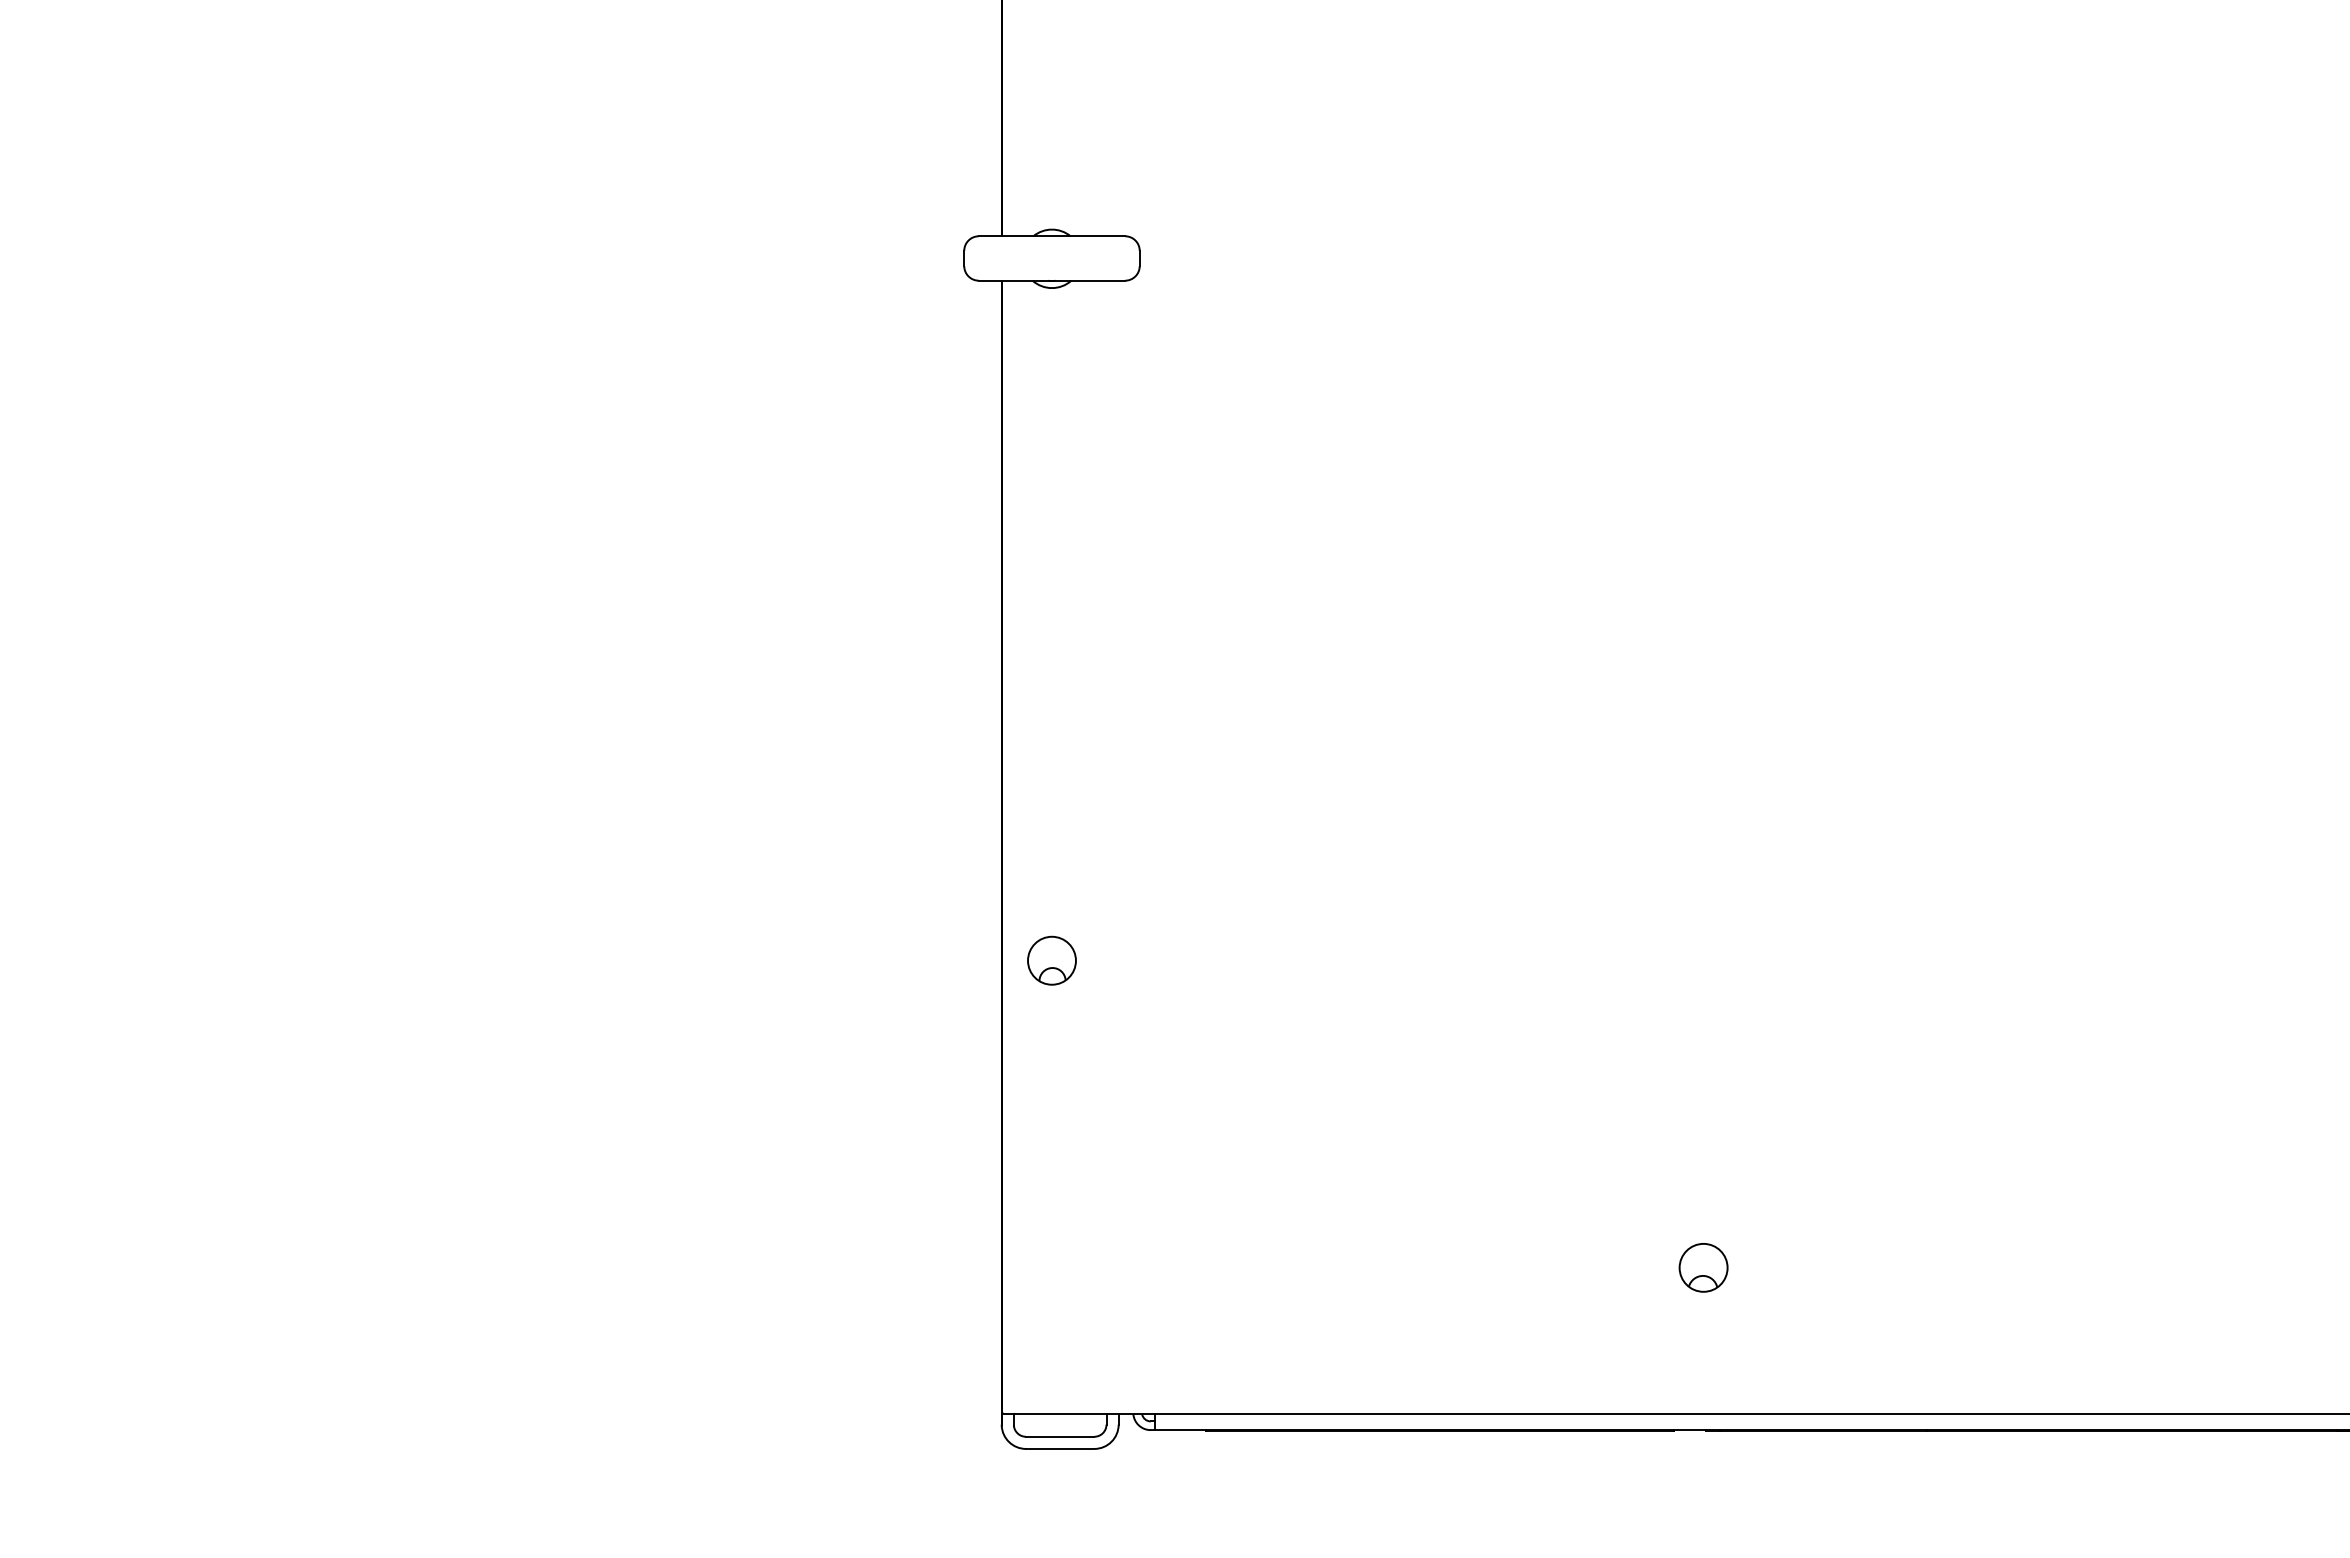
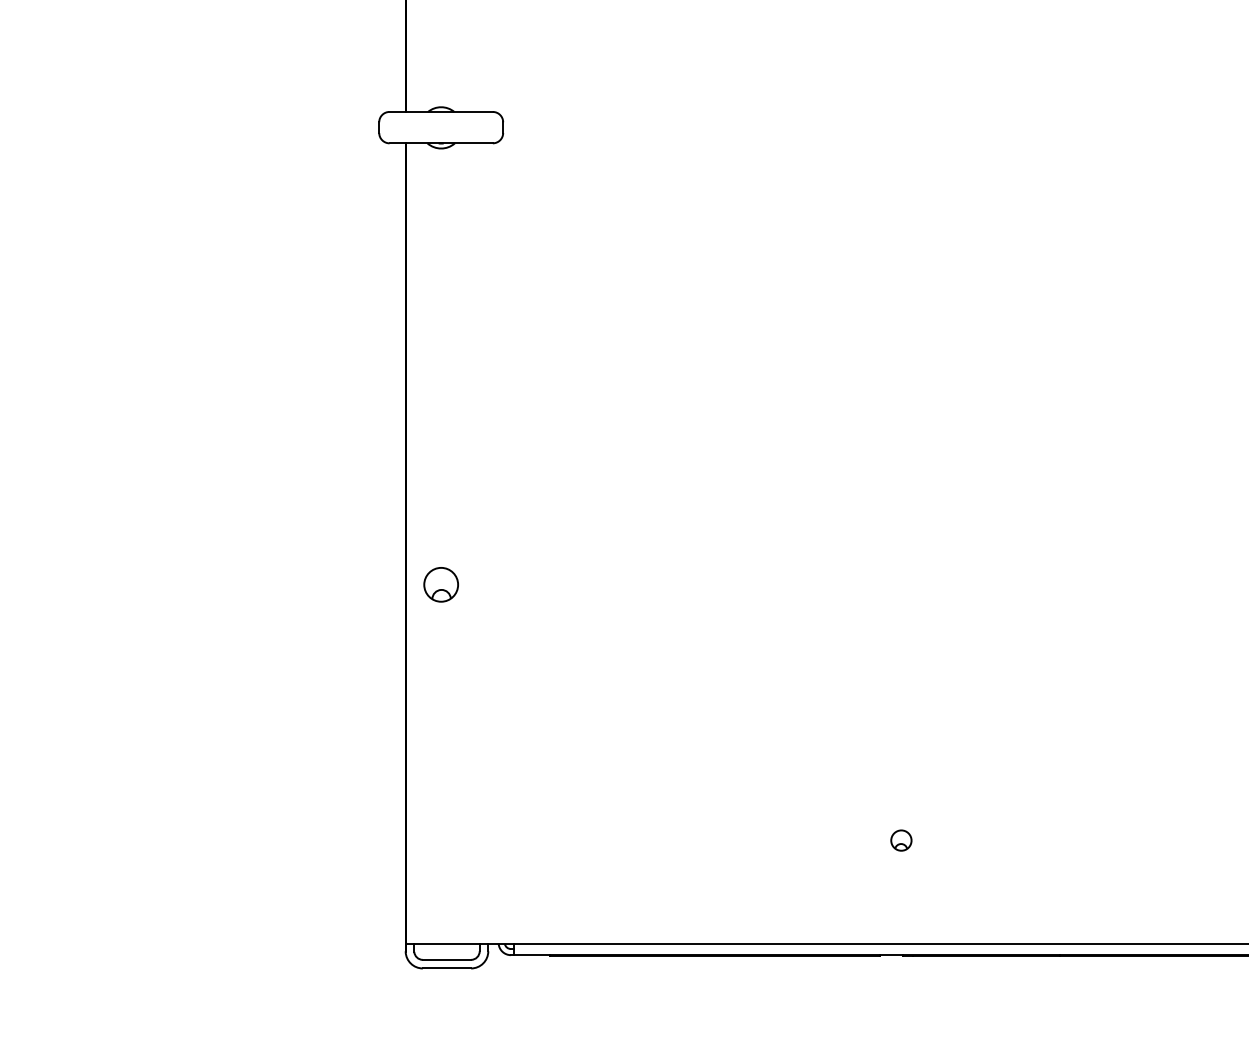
part: (1051, 960) -> (440, 584), moved
part: (1703, 1267) -> (901, 840), size x0.6

